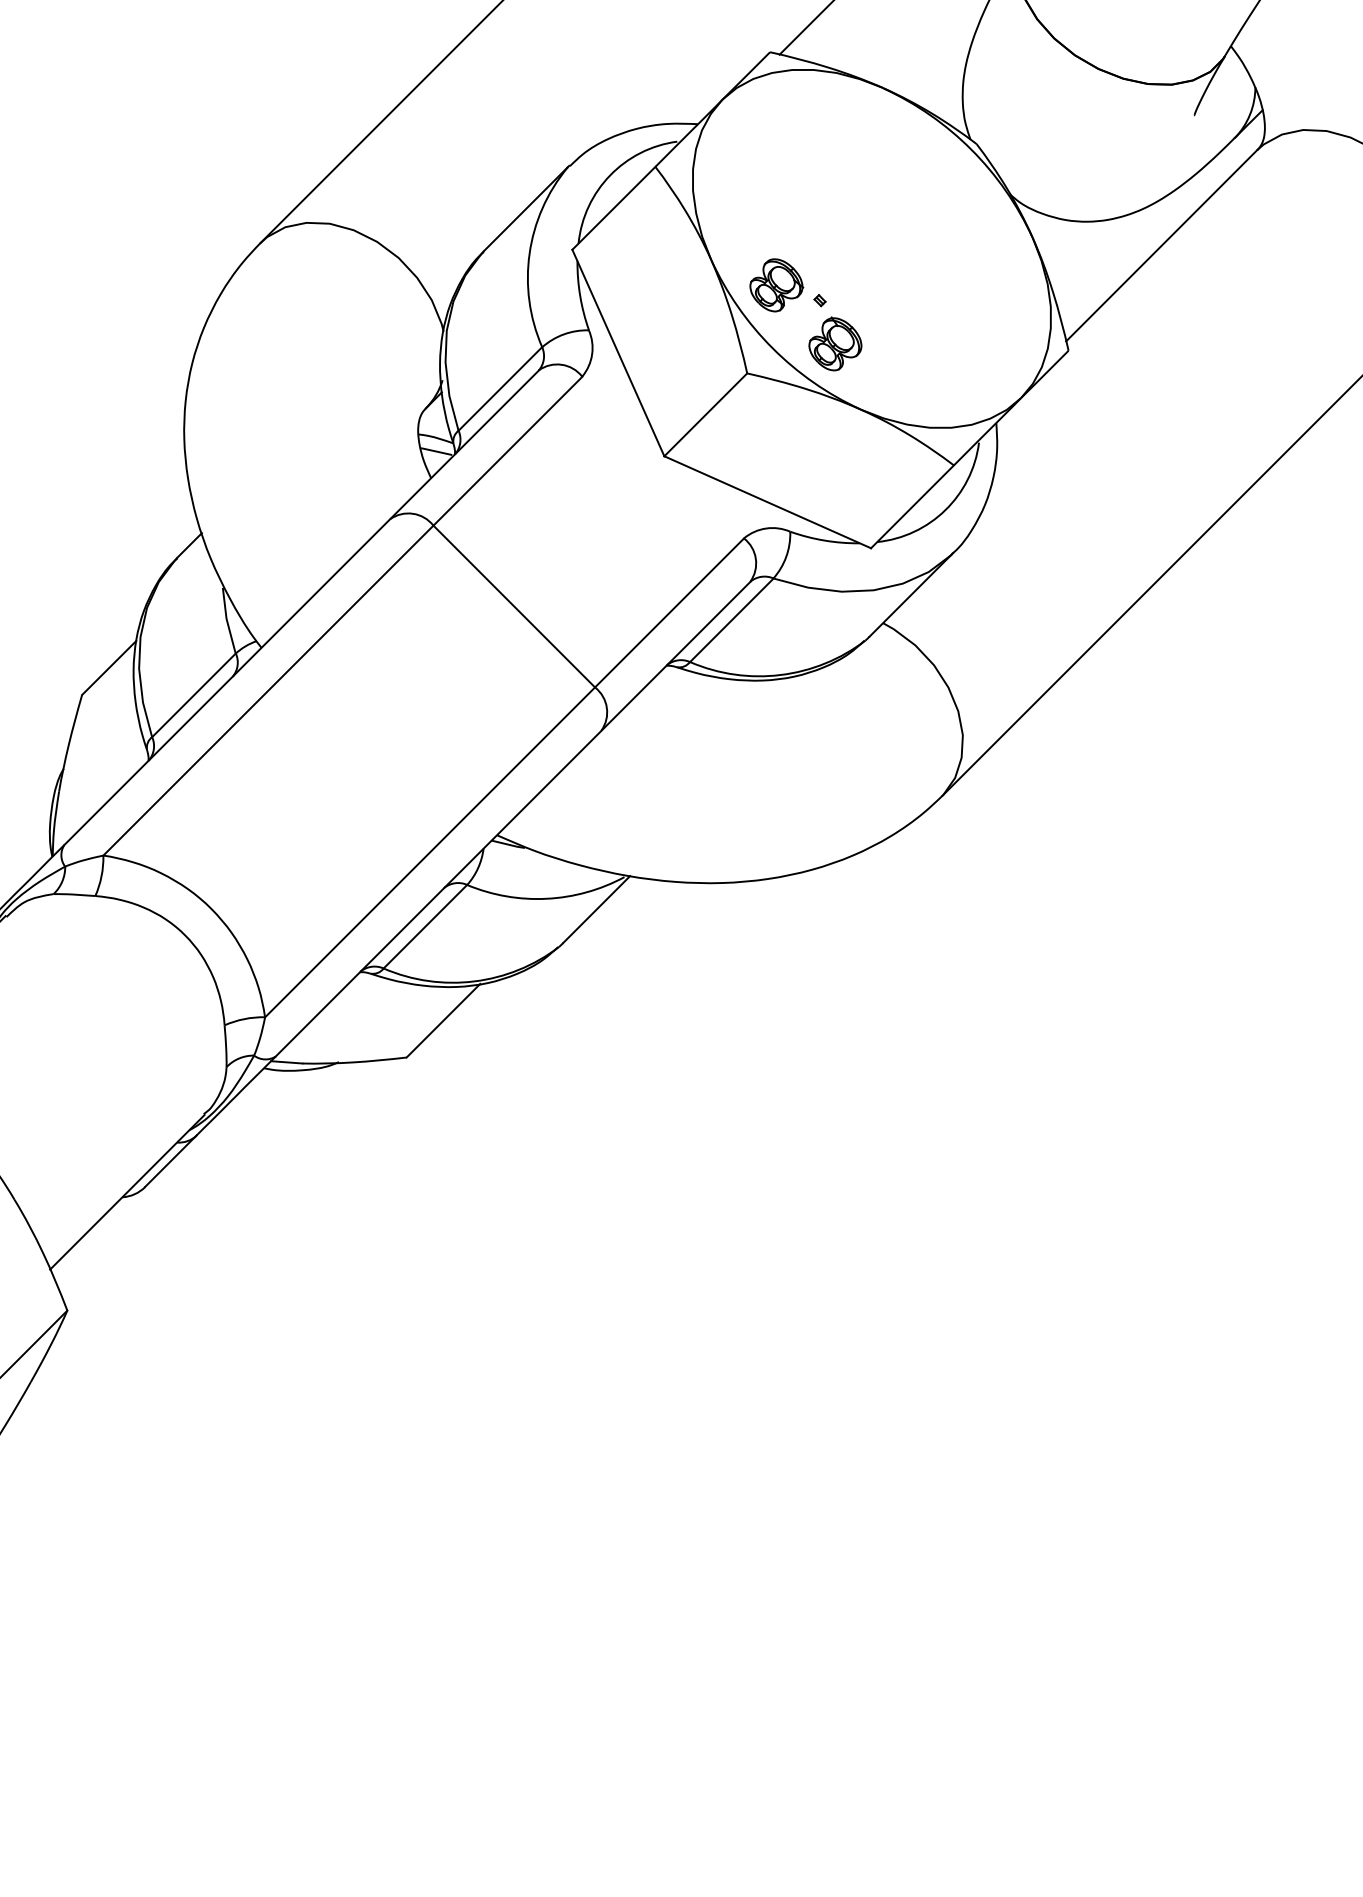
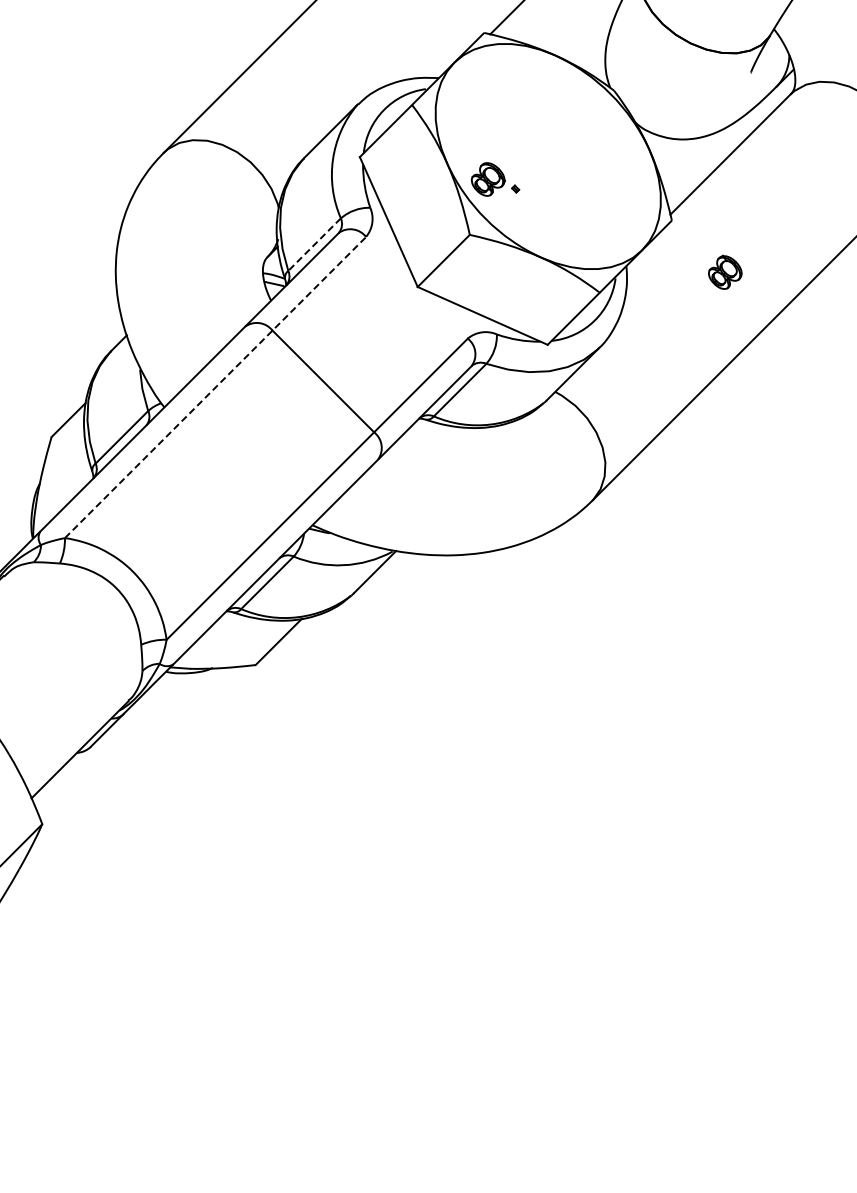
part: (835, 342) -> (725, 271), moved
line: (500, 390) -> (314, 245), solid -> dashed
line: (342, 616) -> (215, 387), solid -> dashed

